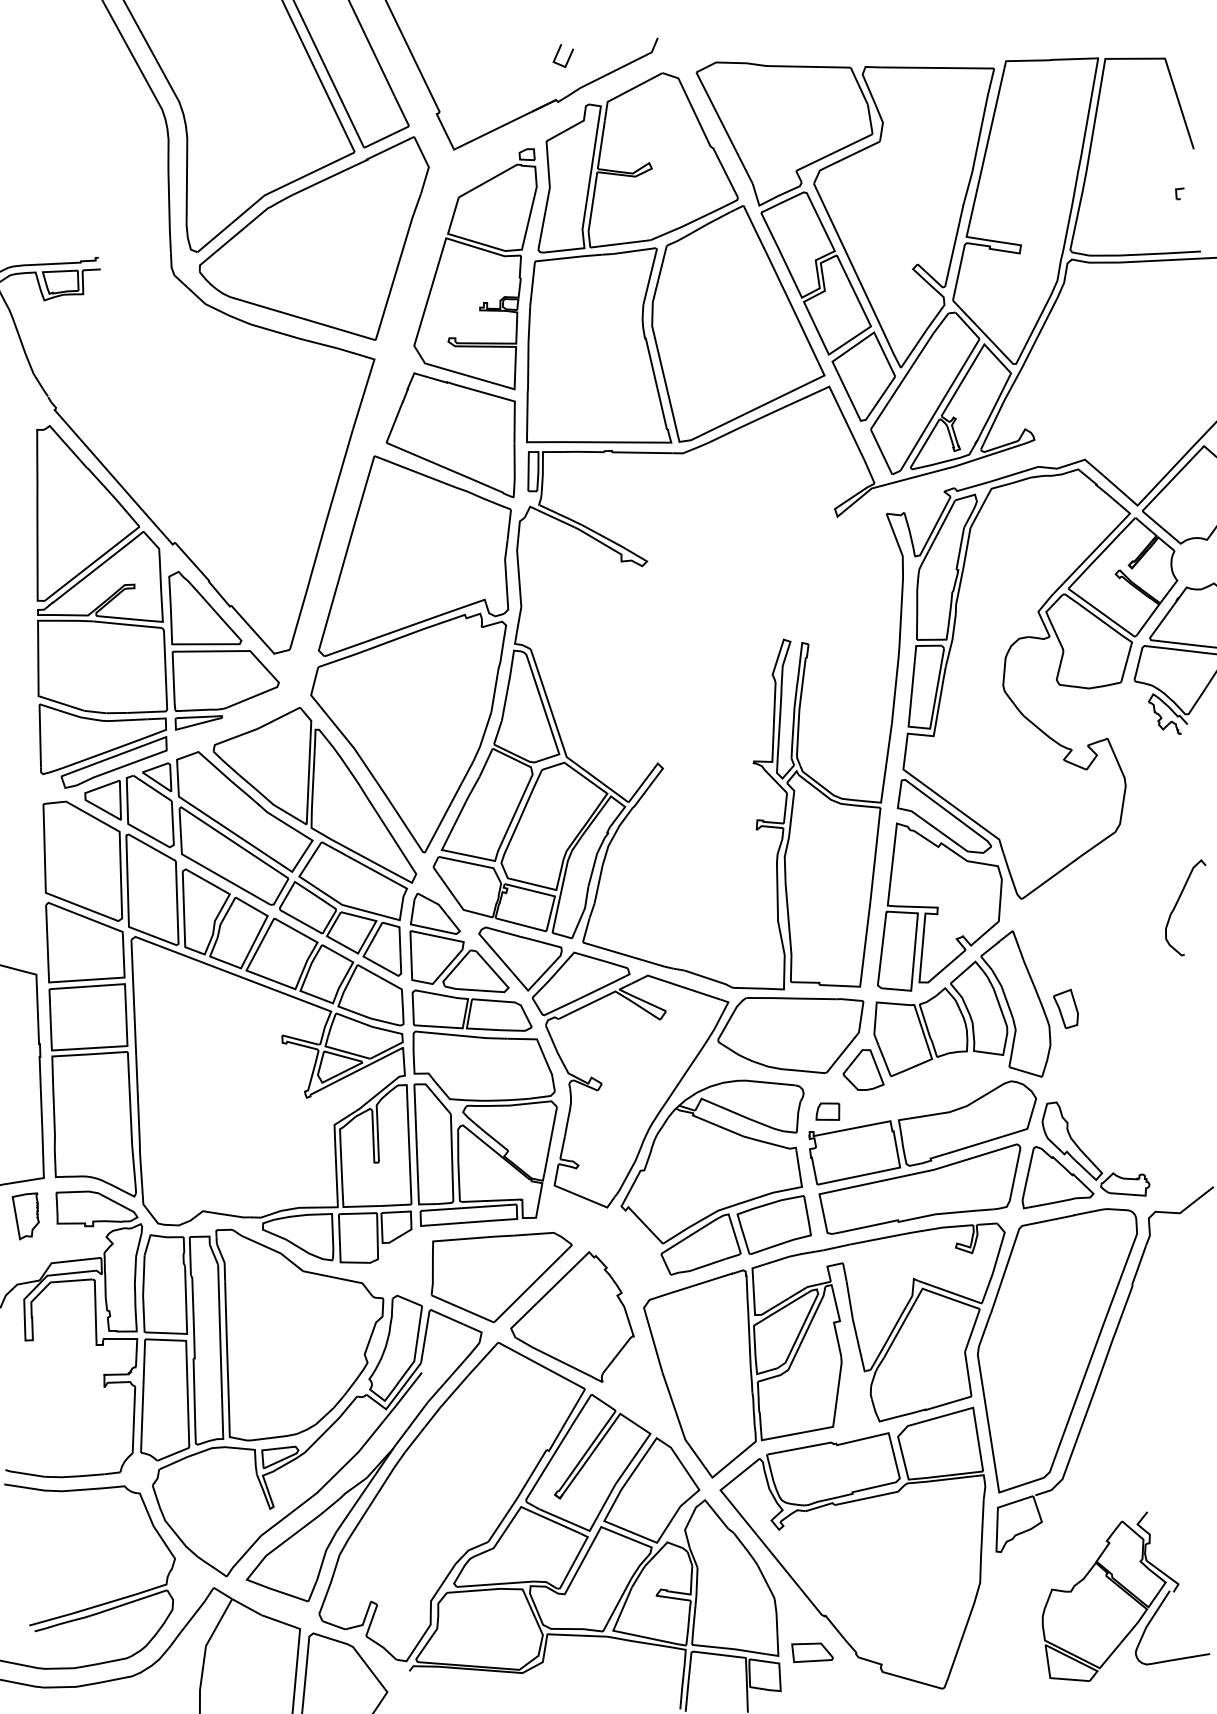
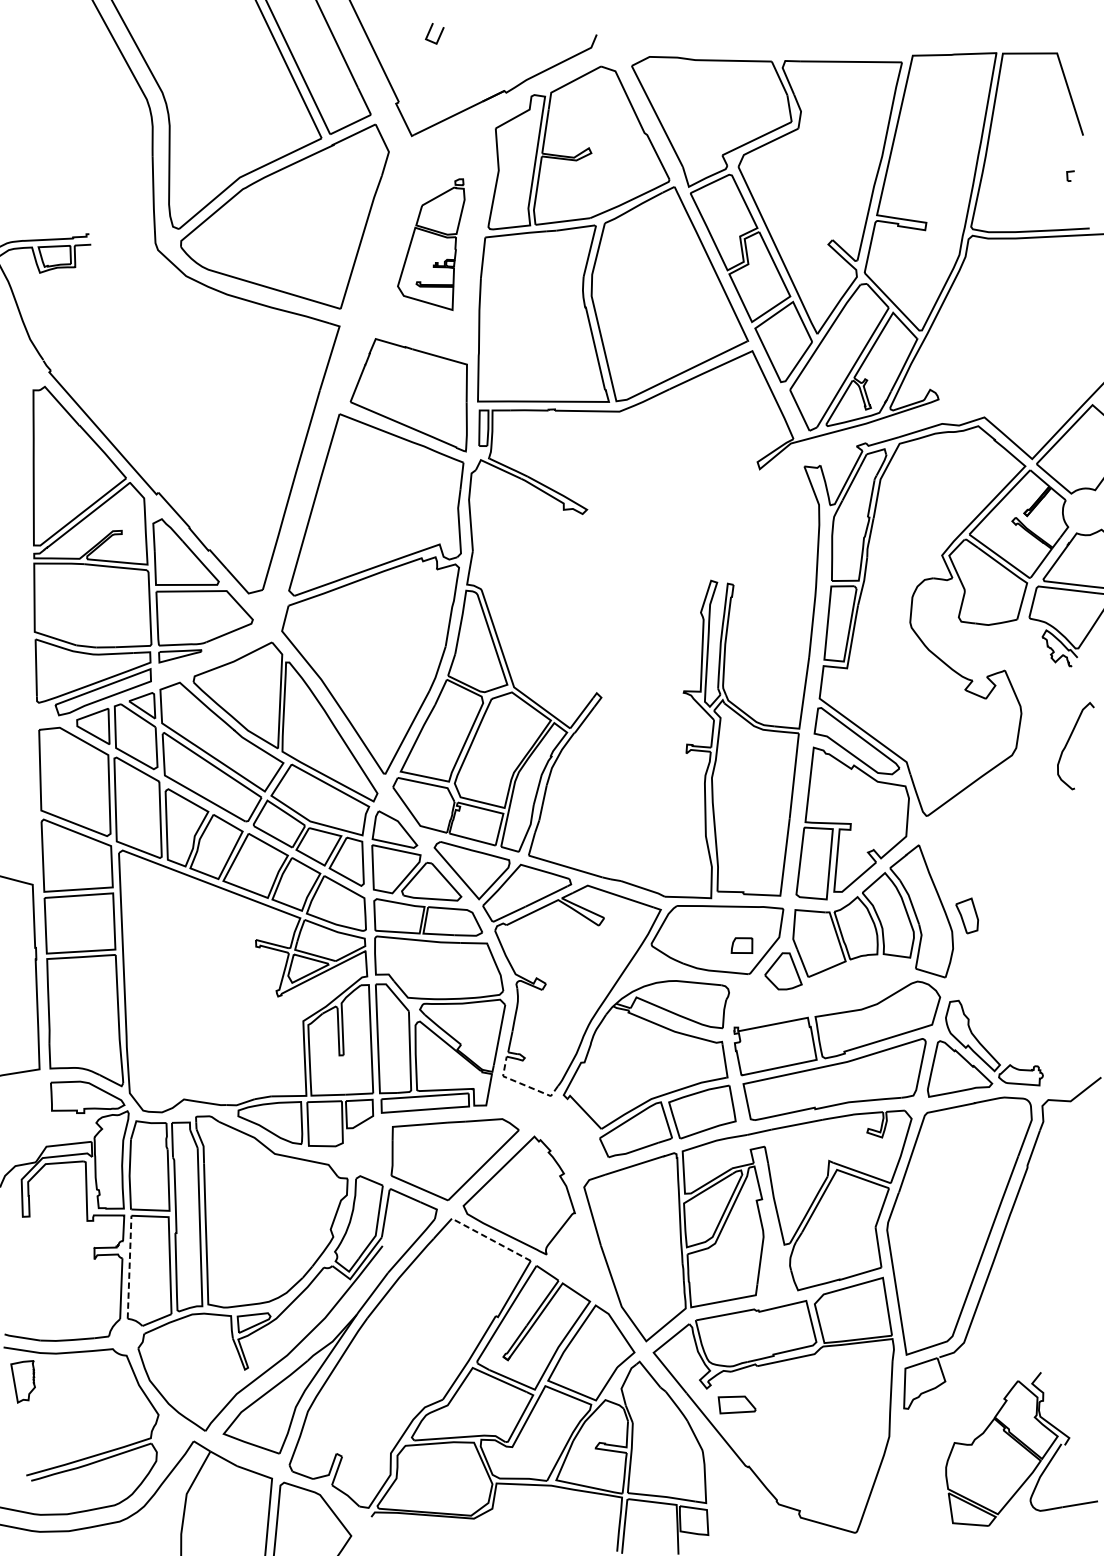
line: (567, 59) -> (438, 36), moved
part: (475, 269) -> (431, 244), size x0.6
curve: (1177, 904) -> (1068, 743), moved
part: (827, 1111) -> (741, 945), moved
line: (577, 1195) -> (523, 1085), solid -> dashed
part: (25, 1216) -> (22, 1382), moved
line: (541, 1365) -> (491, 1239), solid -> dashed
line: (143, 1396) -> (129, 1267), solid -> dashed
part: (812, 1652) -> (737, 1404), moved

